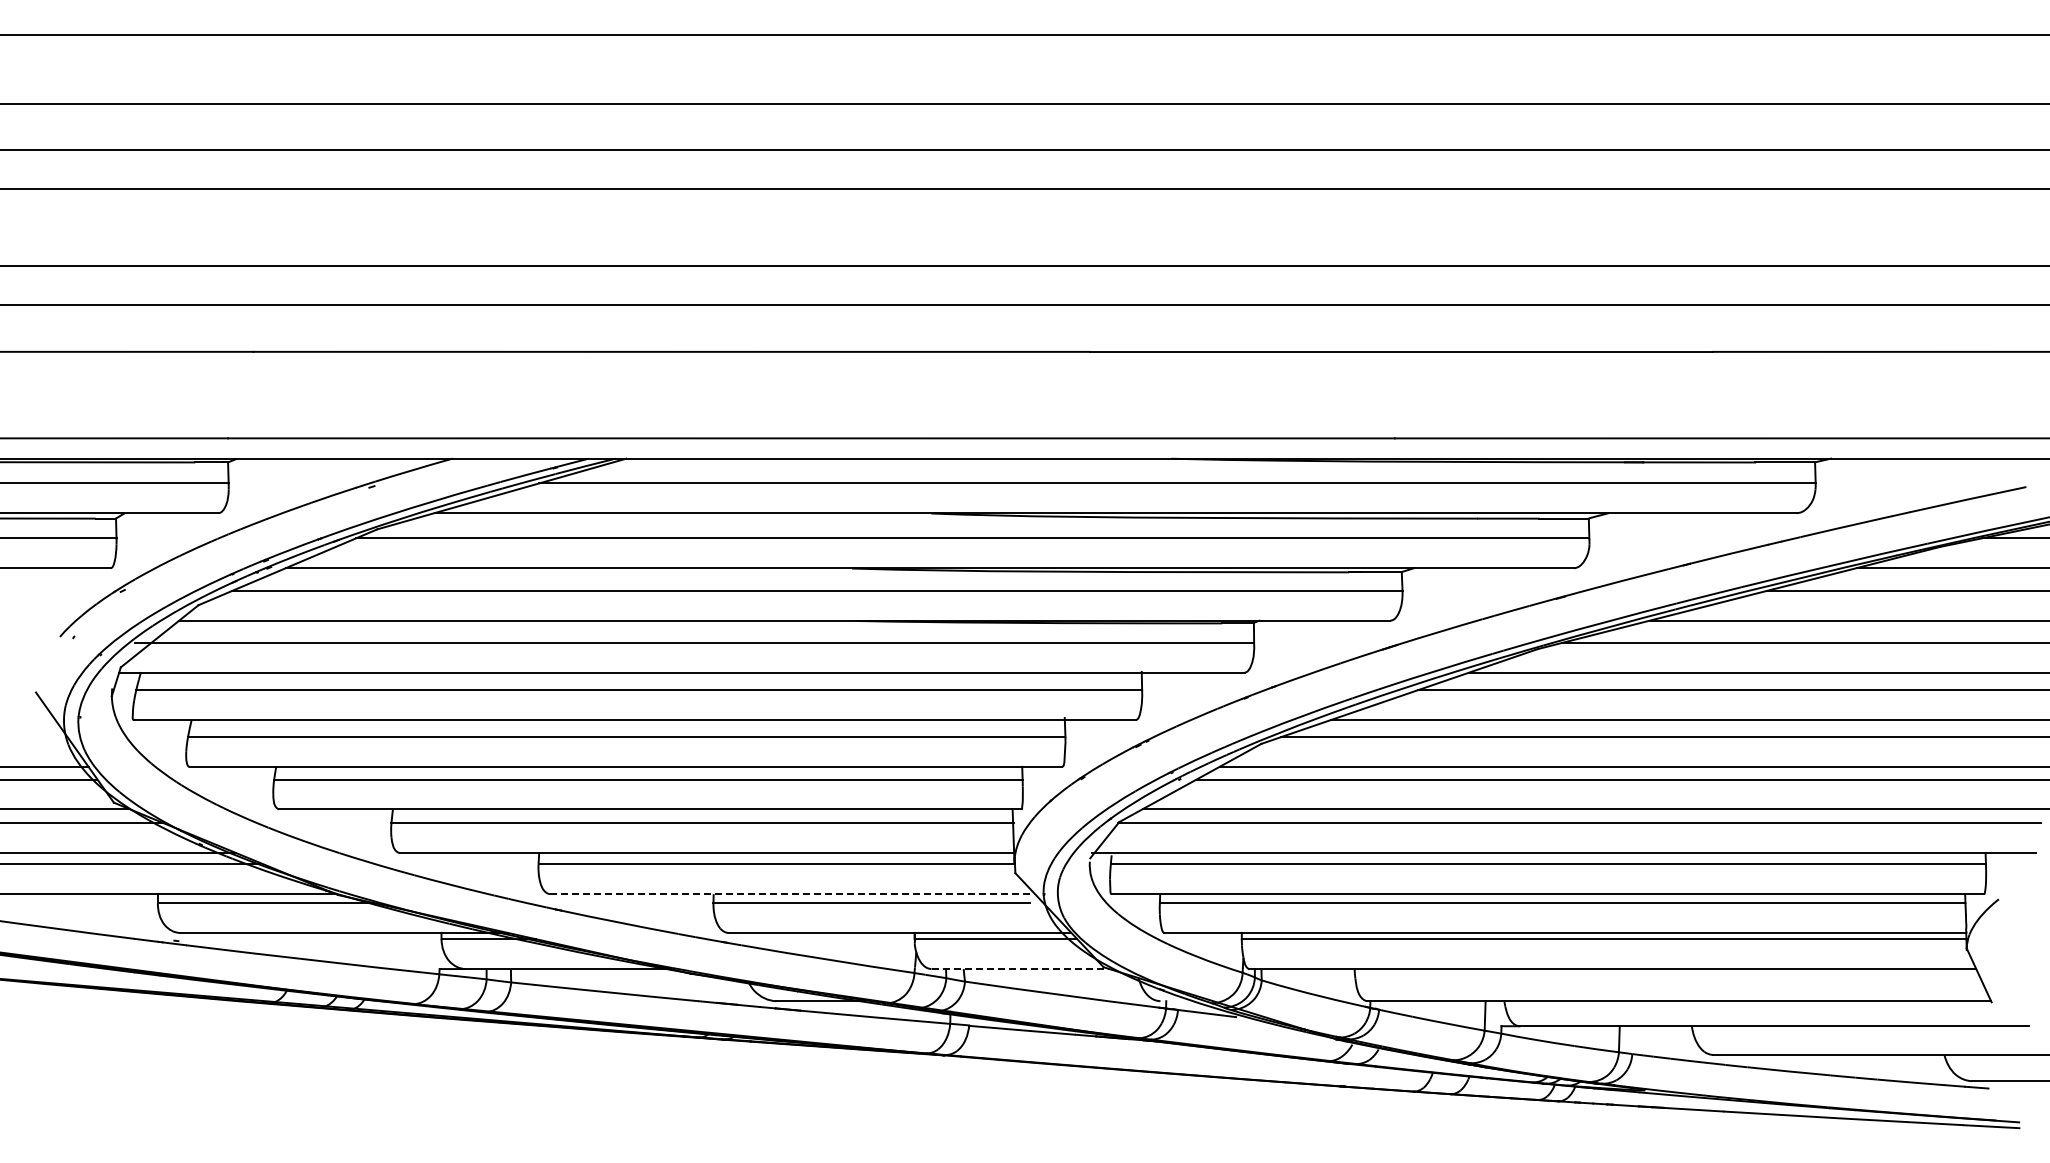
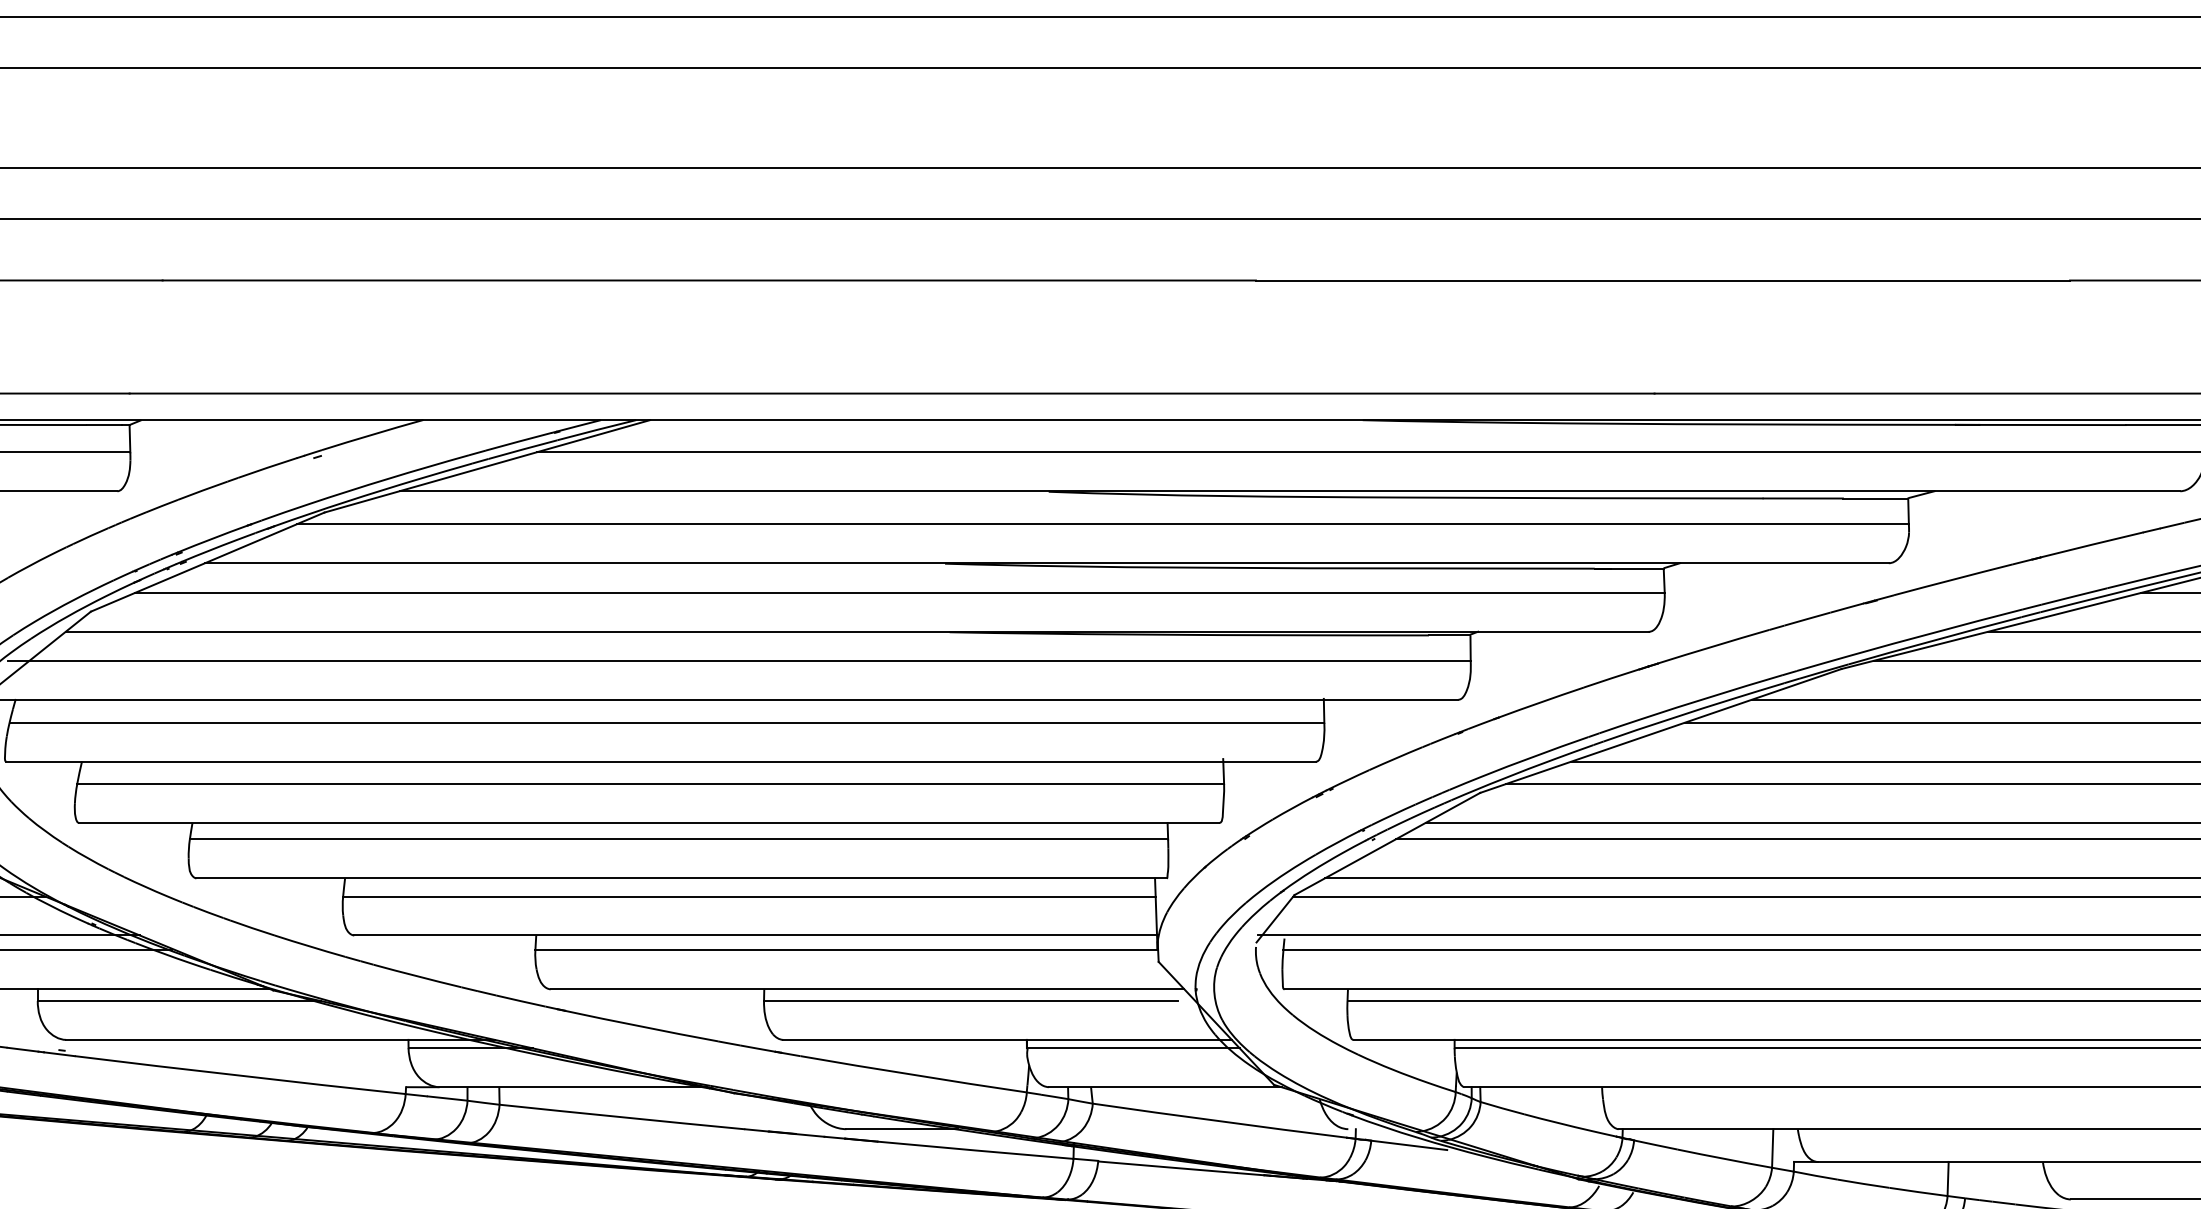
line: (793, 894) -> (868, 989), dashed -> solid
line: (1020, 969) -> (1165, 1087), dashed -> solid

